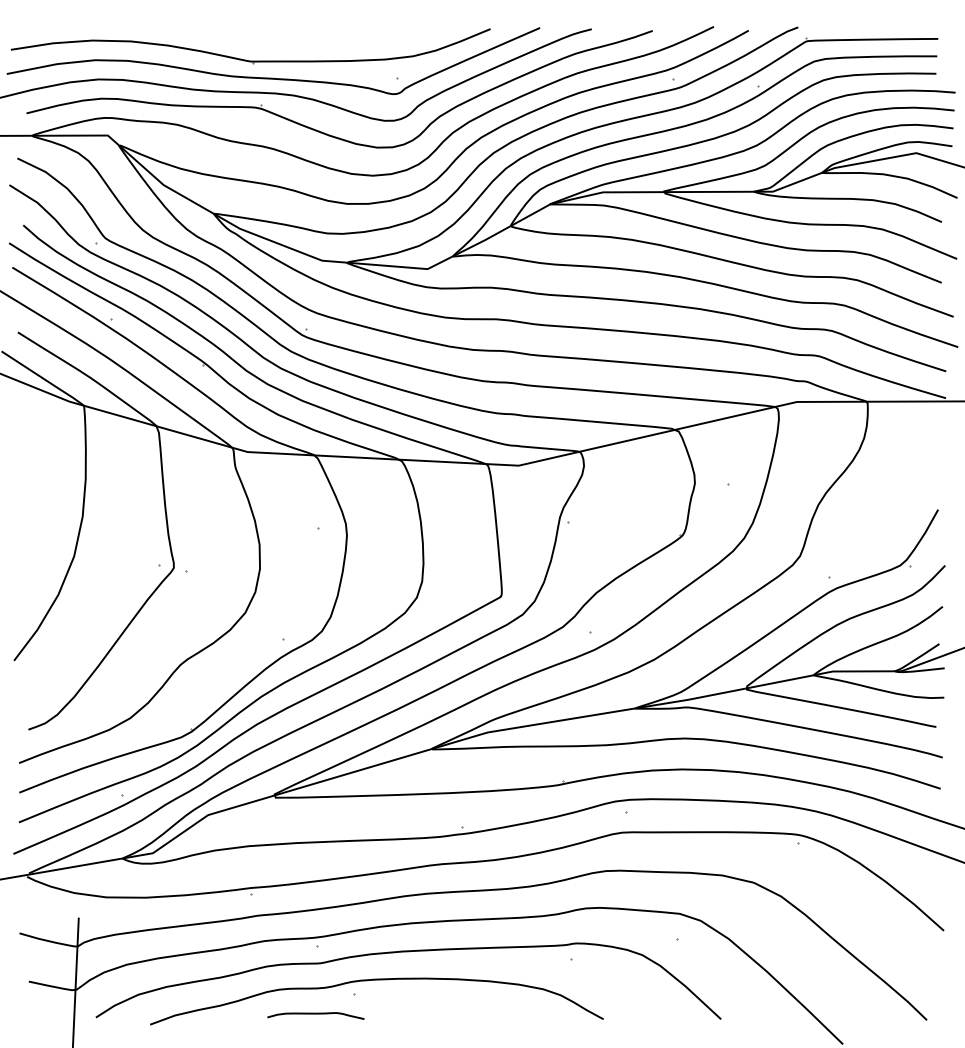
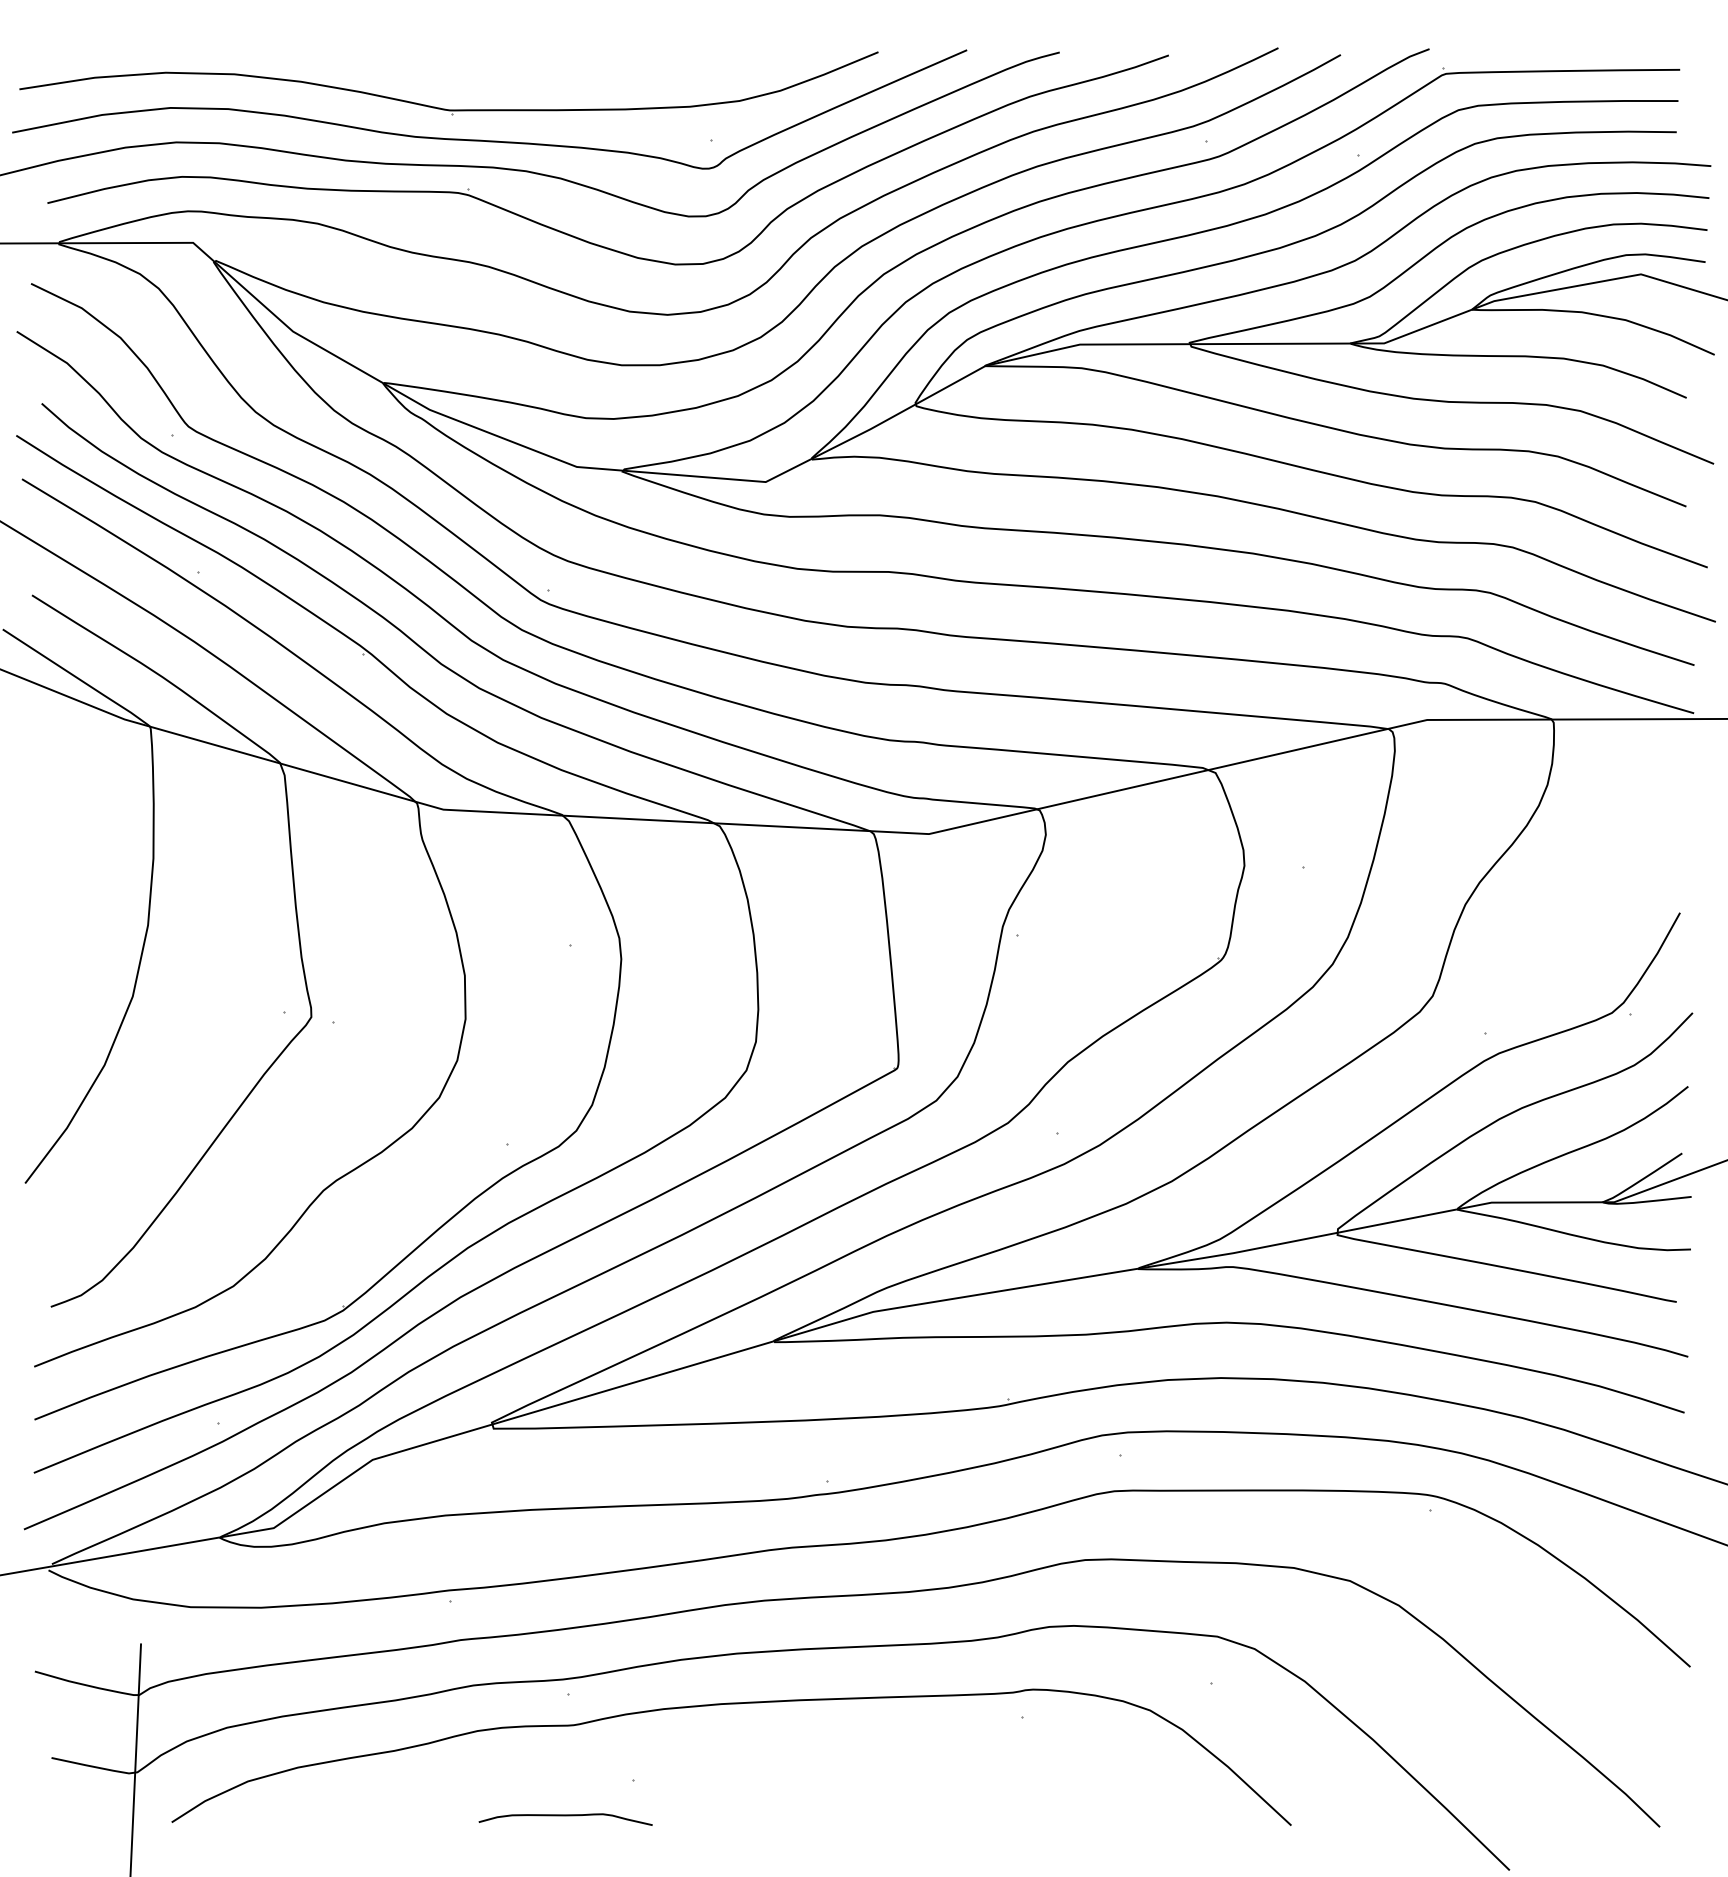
curve: (376, 980) -> (674, 1756), removed

